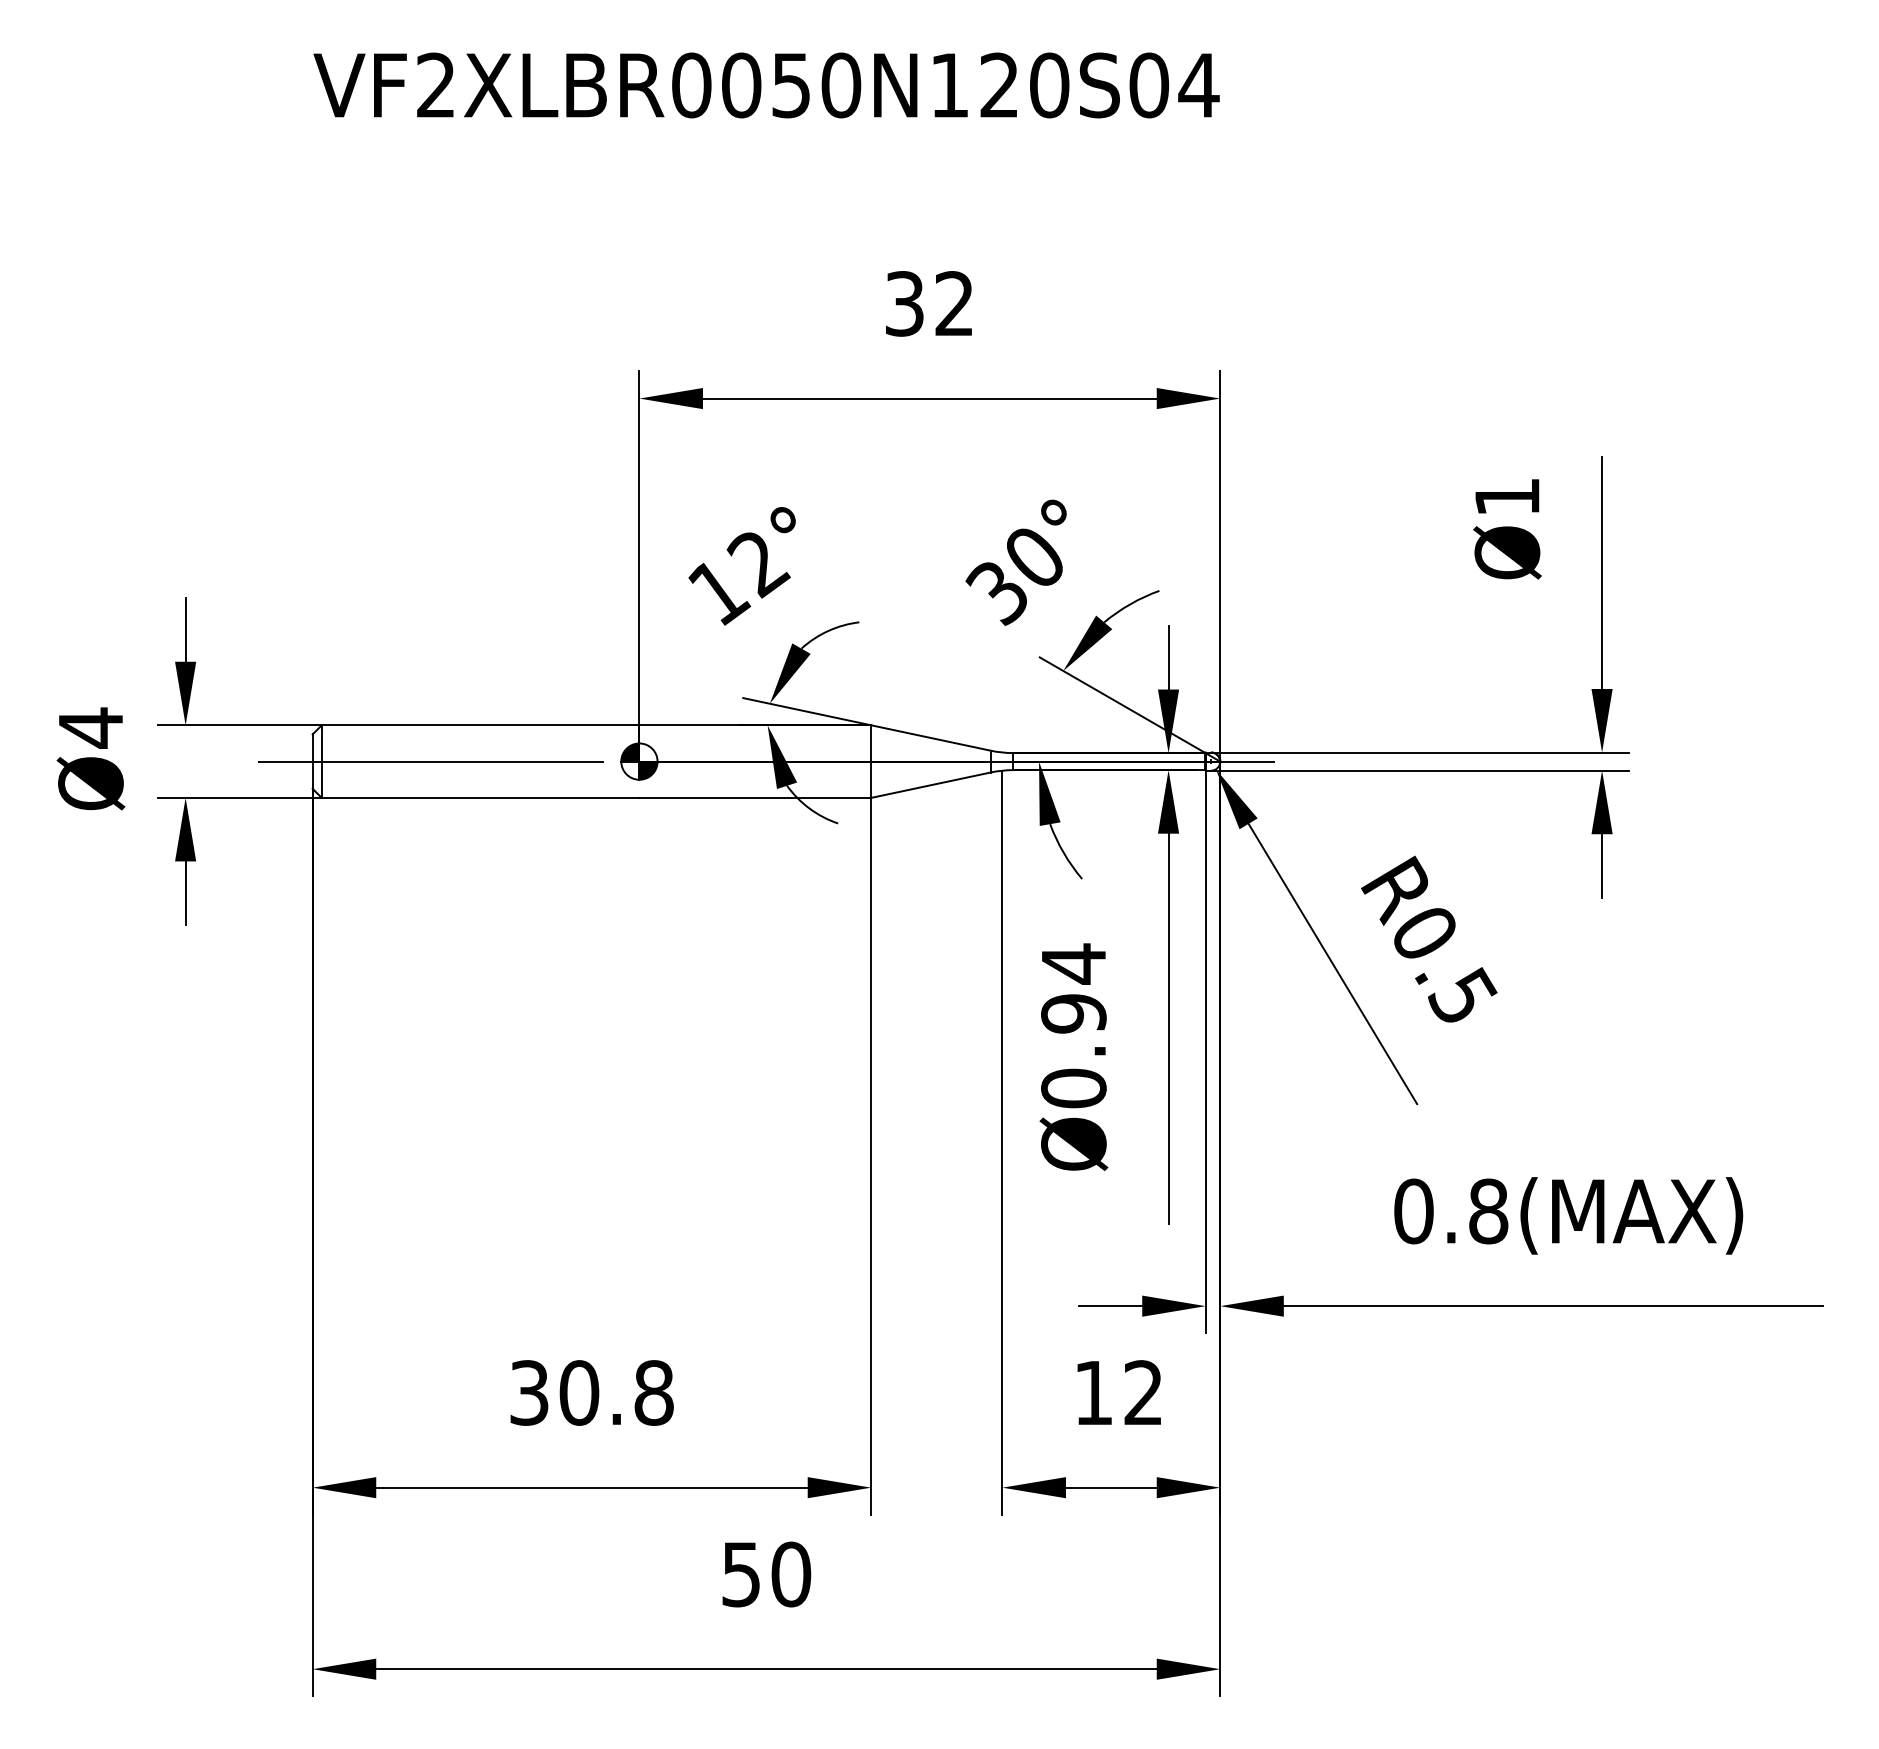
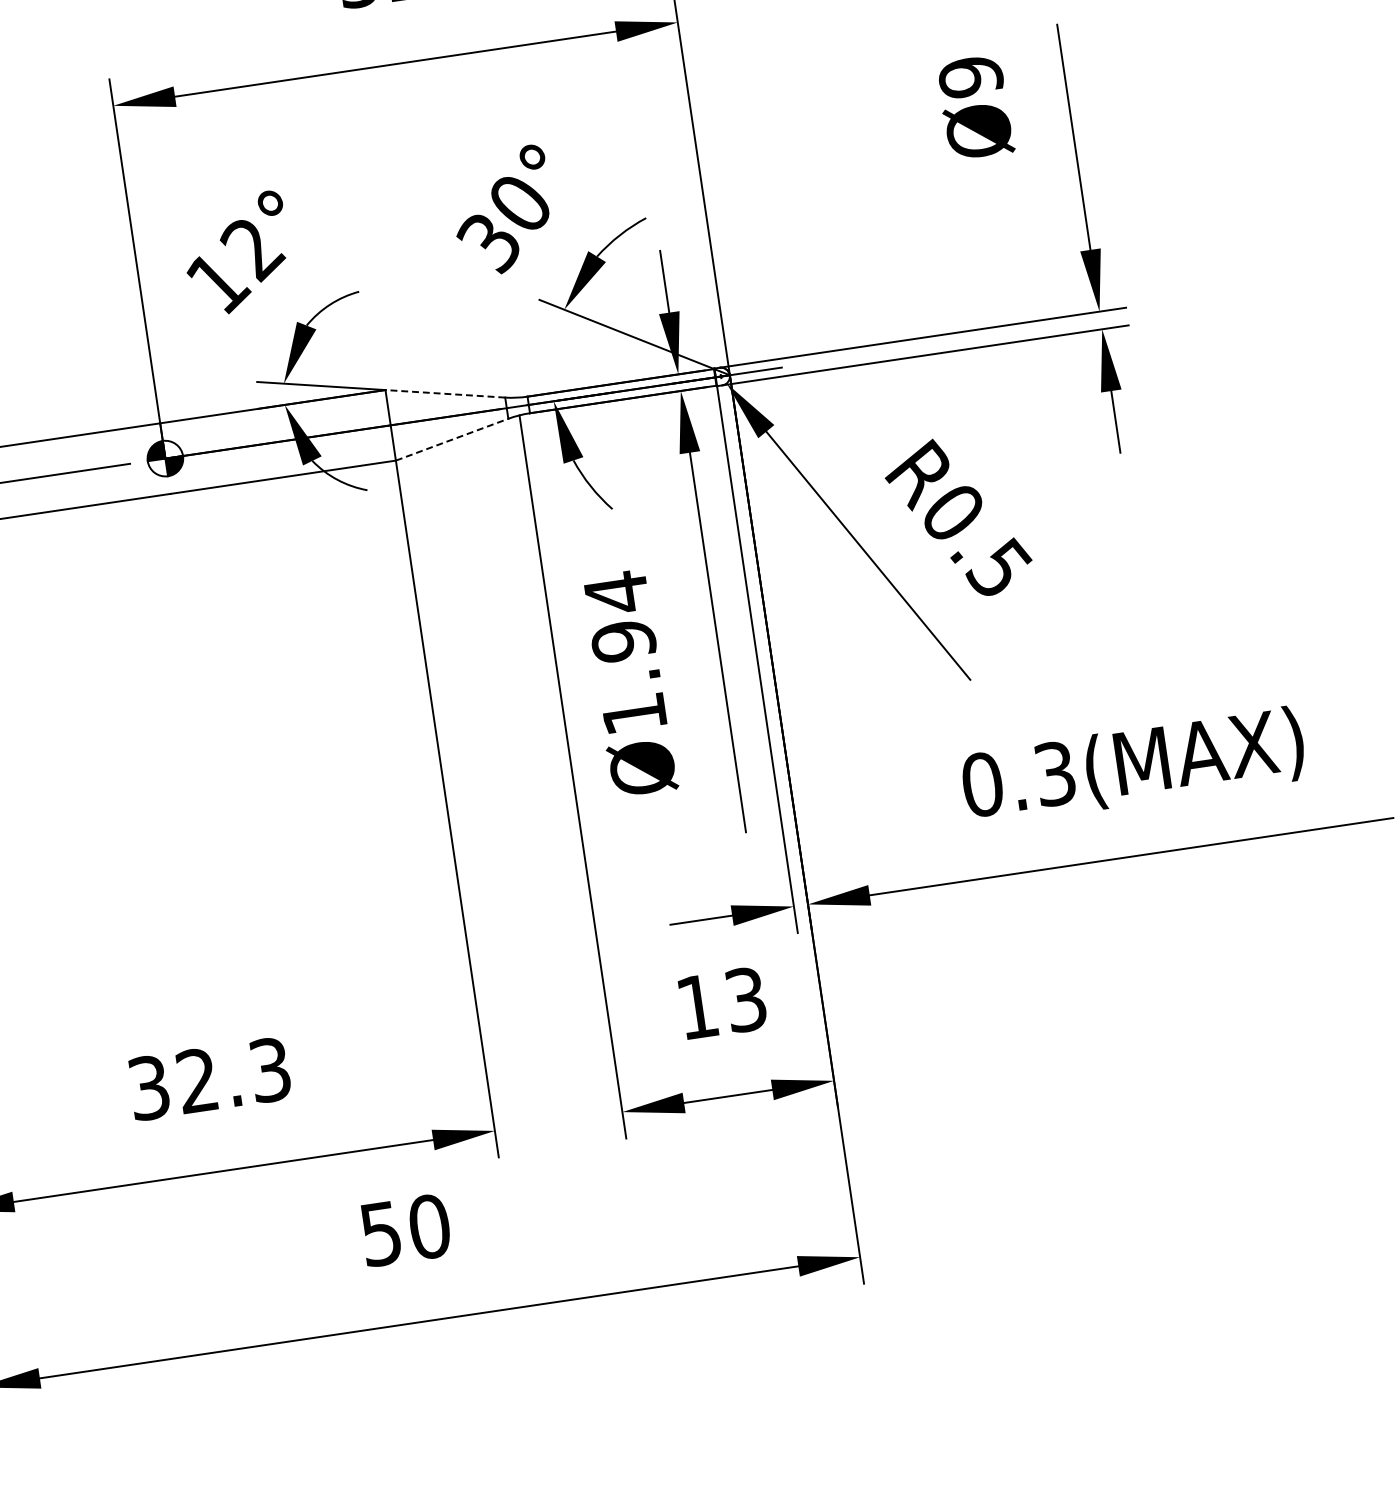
text: (1507, 496) -> (970, 76), Ø1 -> Ø9
line: (930, 737) -> (444, 393), solid -> dashed
line: (931, 785) -> (452, 439), solid -> dashed
text: (1073, 1088) -> (634, 713), Ø0.94 -> Ø1.94
text: (1488, 1211) -> (1055, 773), 0.8(MAX) -> 0.3(MAX)
text: (616, 1392) -> (233, 1074), 30.8 -> 32.3
text: (1143, 1392) -> (745, 999), 12 -> 13

